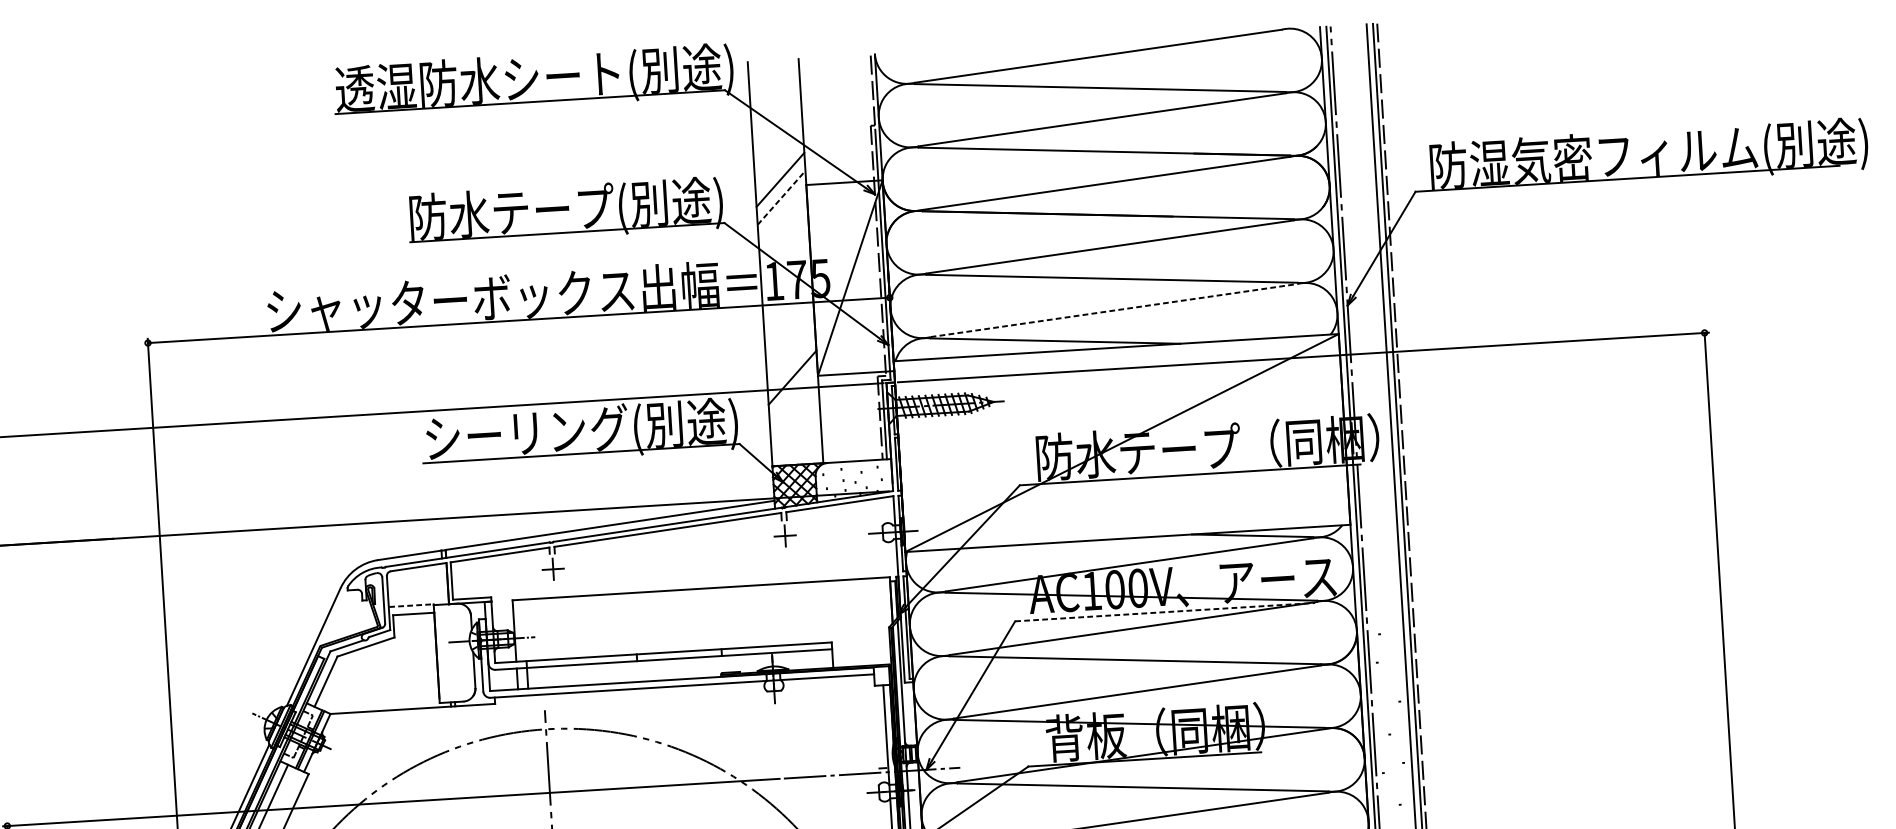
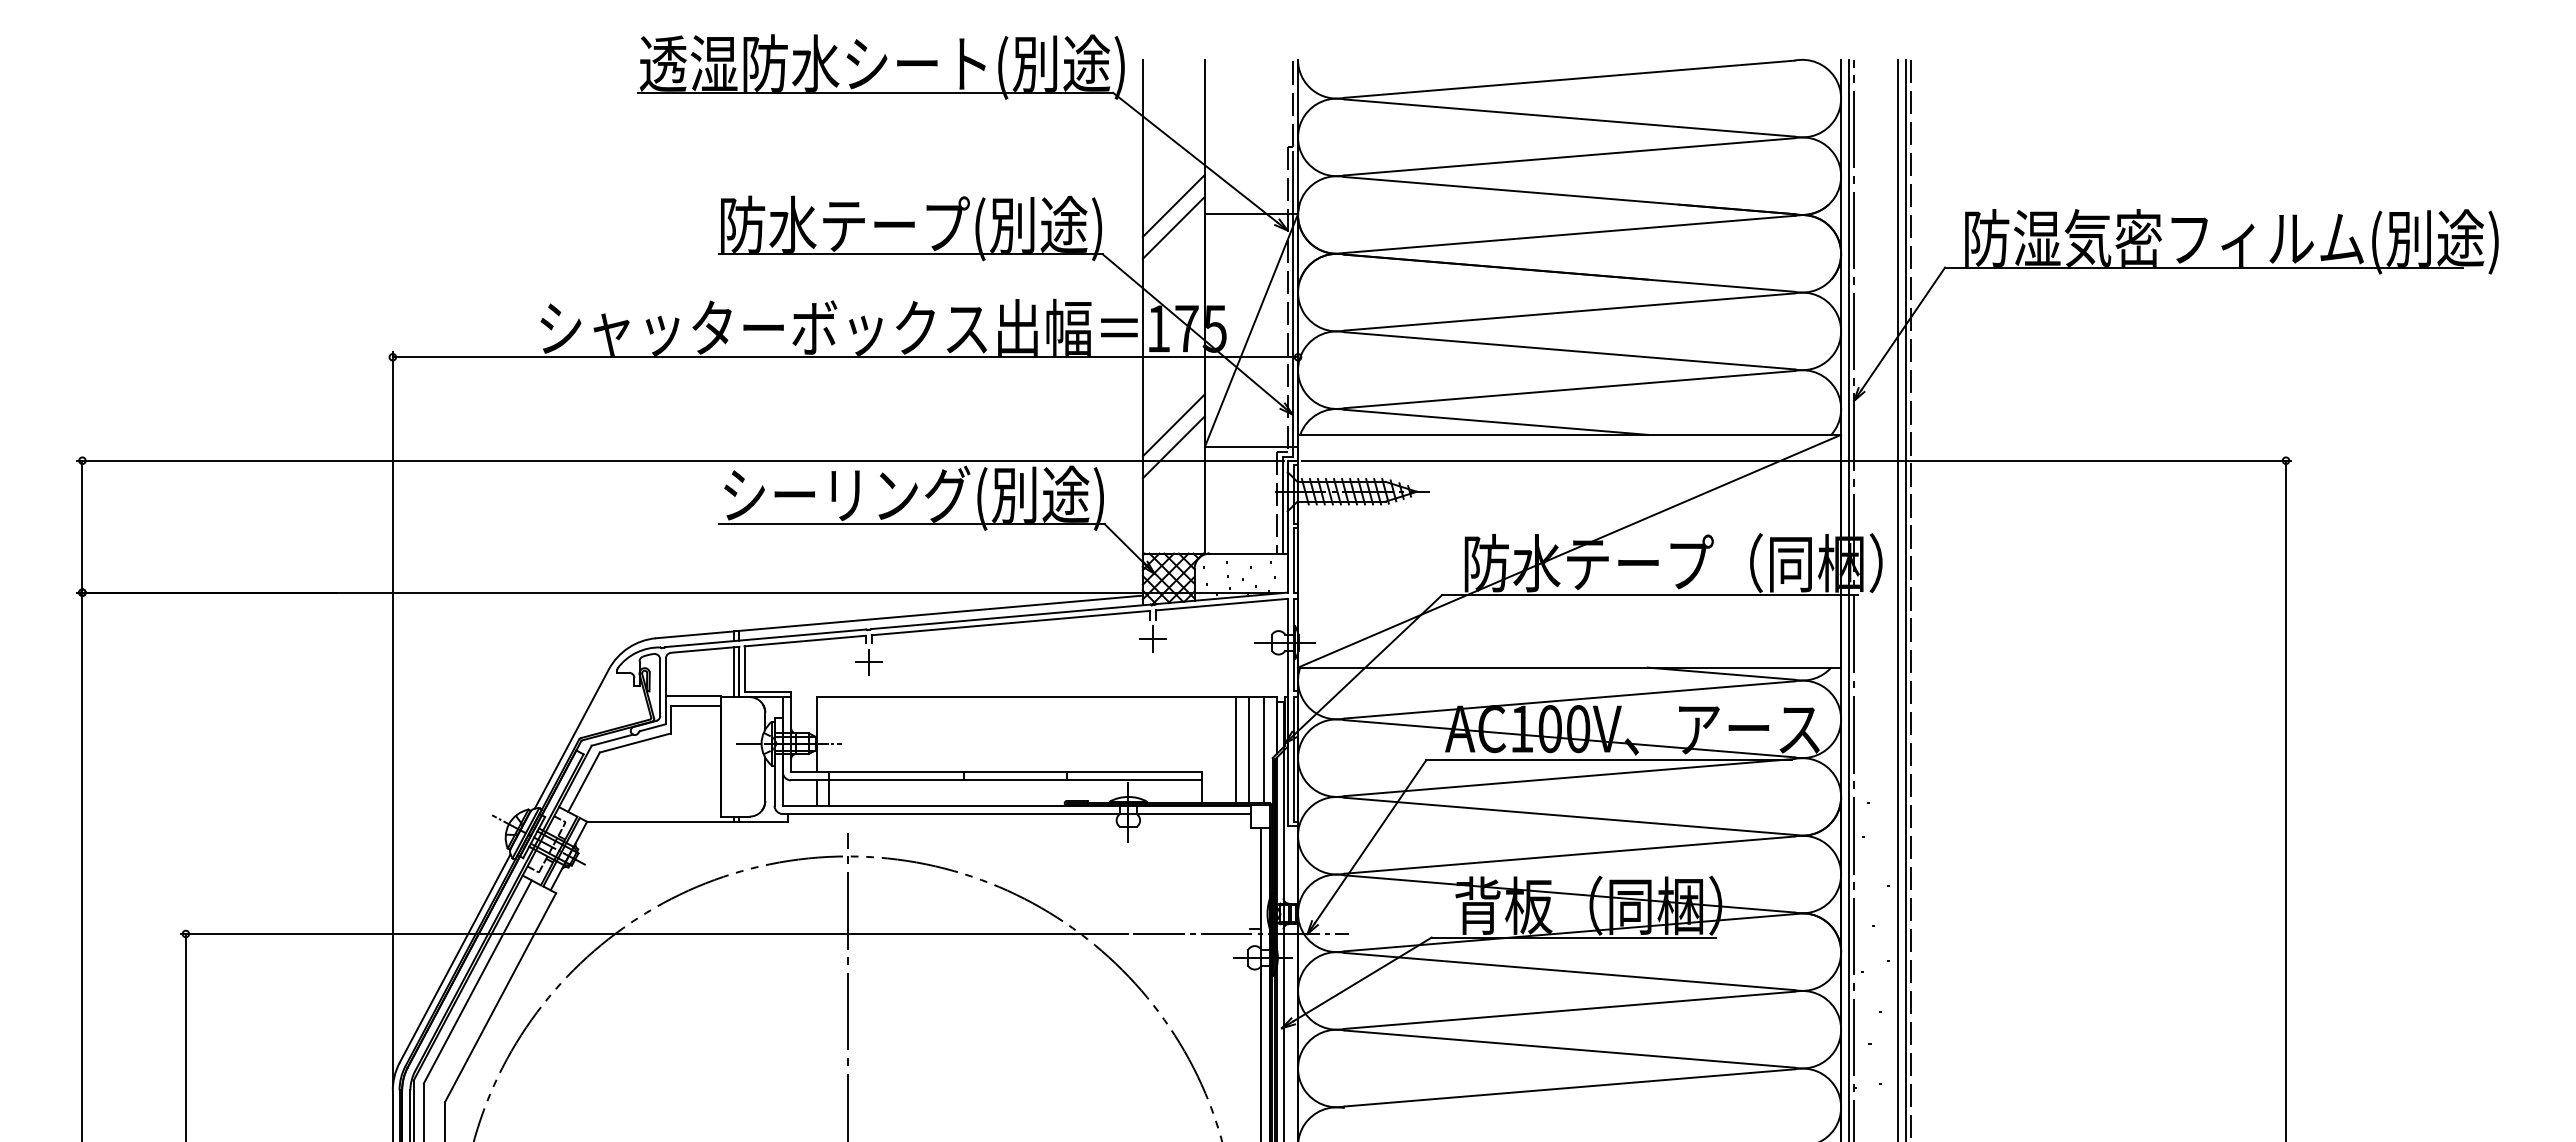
line: (781, 197) -> (1173, 227), dashed -> solid
line: (1113, 310) -> (1569, 389), dashed -> solid
line: (791, 359) -> (1173, 425), added
line: (443, 584) -> (734, 672), added
line: (412, 605) -> (694, 696), dashed -> solid
line: (1165, 612) -> (1609, 760), dashed -> solid
line: (881, 620) -> (1264, 749), added
line: (868, 621) -> (1248, 749), added
line: (858, 622) -> (1235, 749), added

